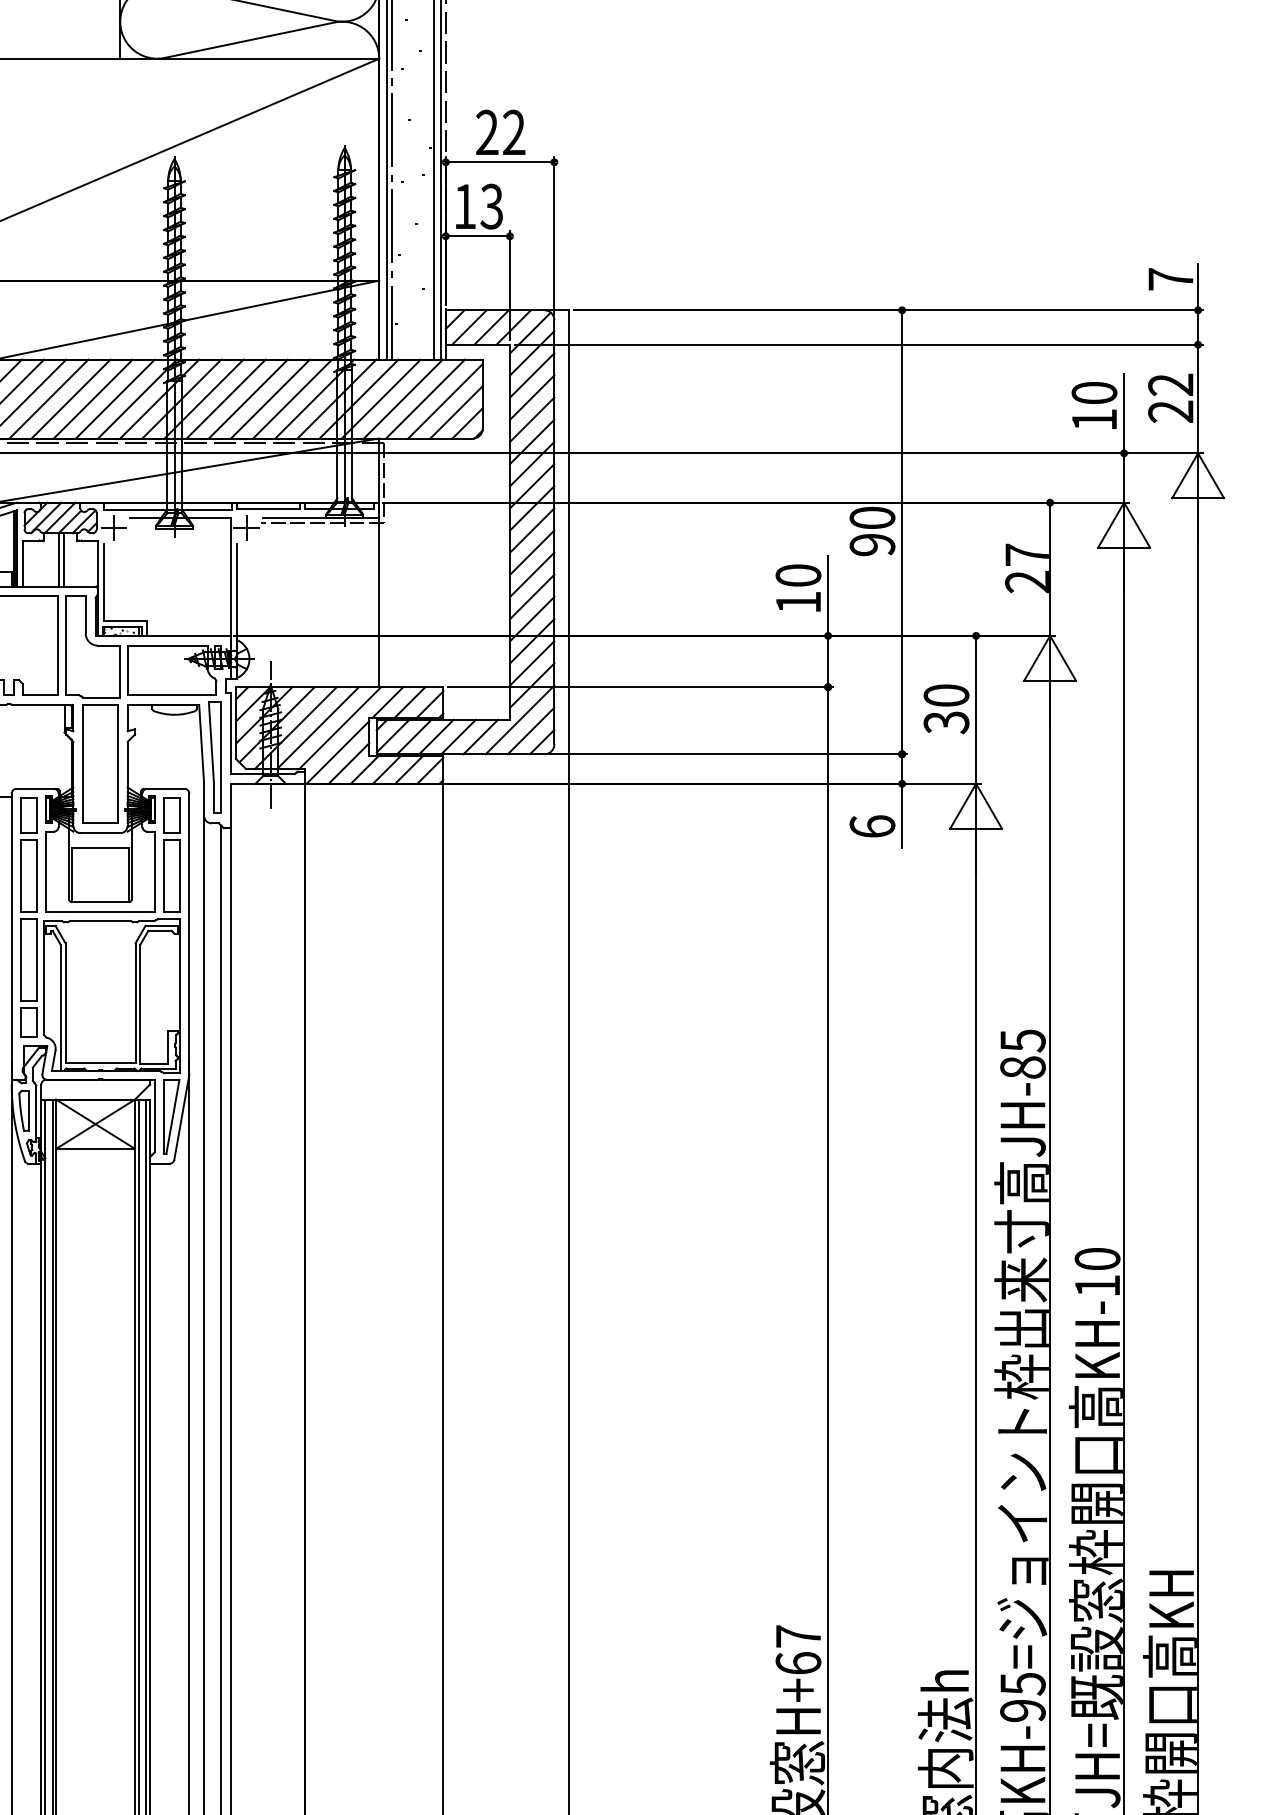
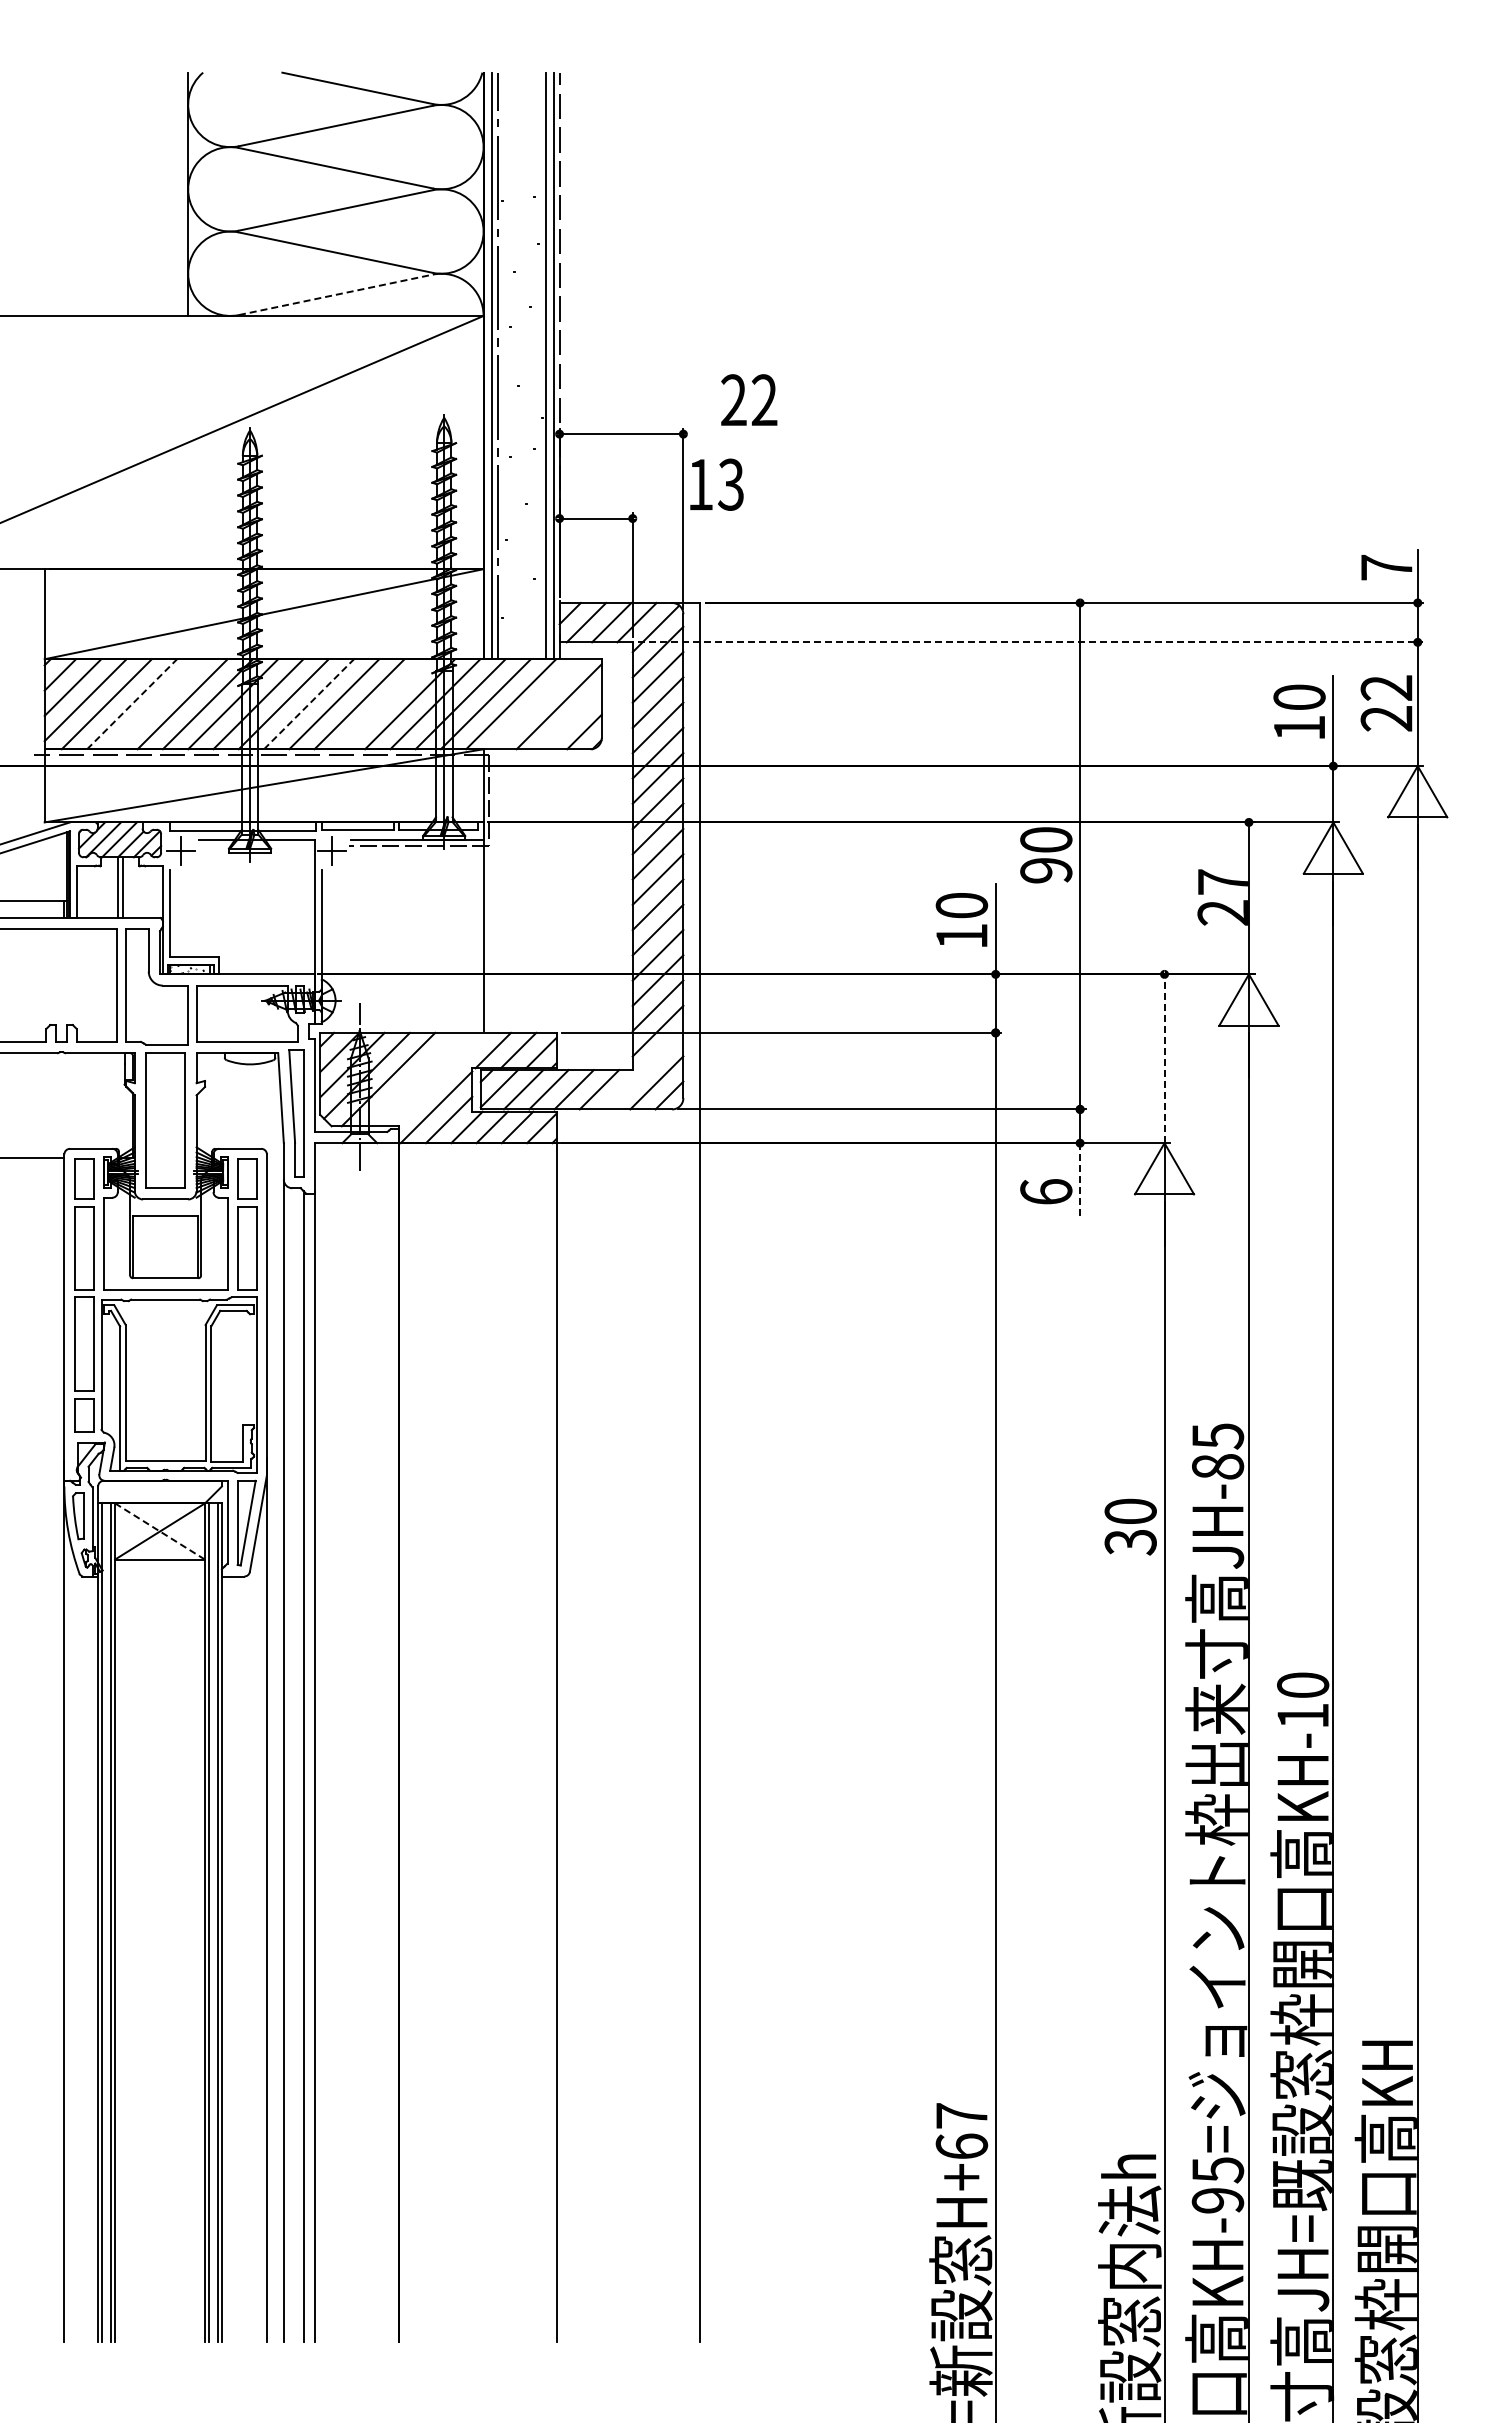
line: (249, 39) -> (335, 294), solid -> dashed
text: (500, 131) -> (749, 399), moved
text: (479, 206) -> (716, 484), moved
line: (858, 344) -> (1030, 642), solid -> dashed
line: (71, 399) -> (132, 704), solid -> dashed
line: (93, 399) -> (157, 704), removed
line: (226, 399) -> (309, 704), solid -> dashed
line: (292, 399) -> (384, 704), removed
line: (425, 399) -> (536, 704), removed
line: (456, 412) -> (571, 719), removed
text: (946, 708) -> (1130, 1526), moved
line: (976, 709) -> (1164, 1058), solid -> dashed
line: (520, 720) -> (644, 1070), removed
line: (317, 728) -> (413, 1079), removed
line: (339, 728) -> (438, 1079), removed
line: (902, 816) -> (1080, 1180), solid -> dashed
line: (95, 1124) -> (160, 1531), solid -> dashed

